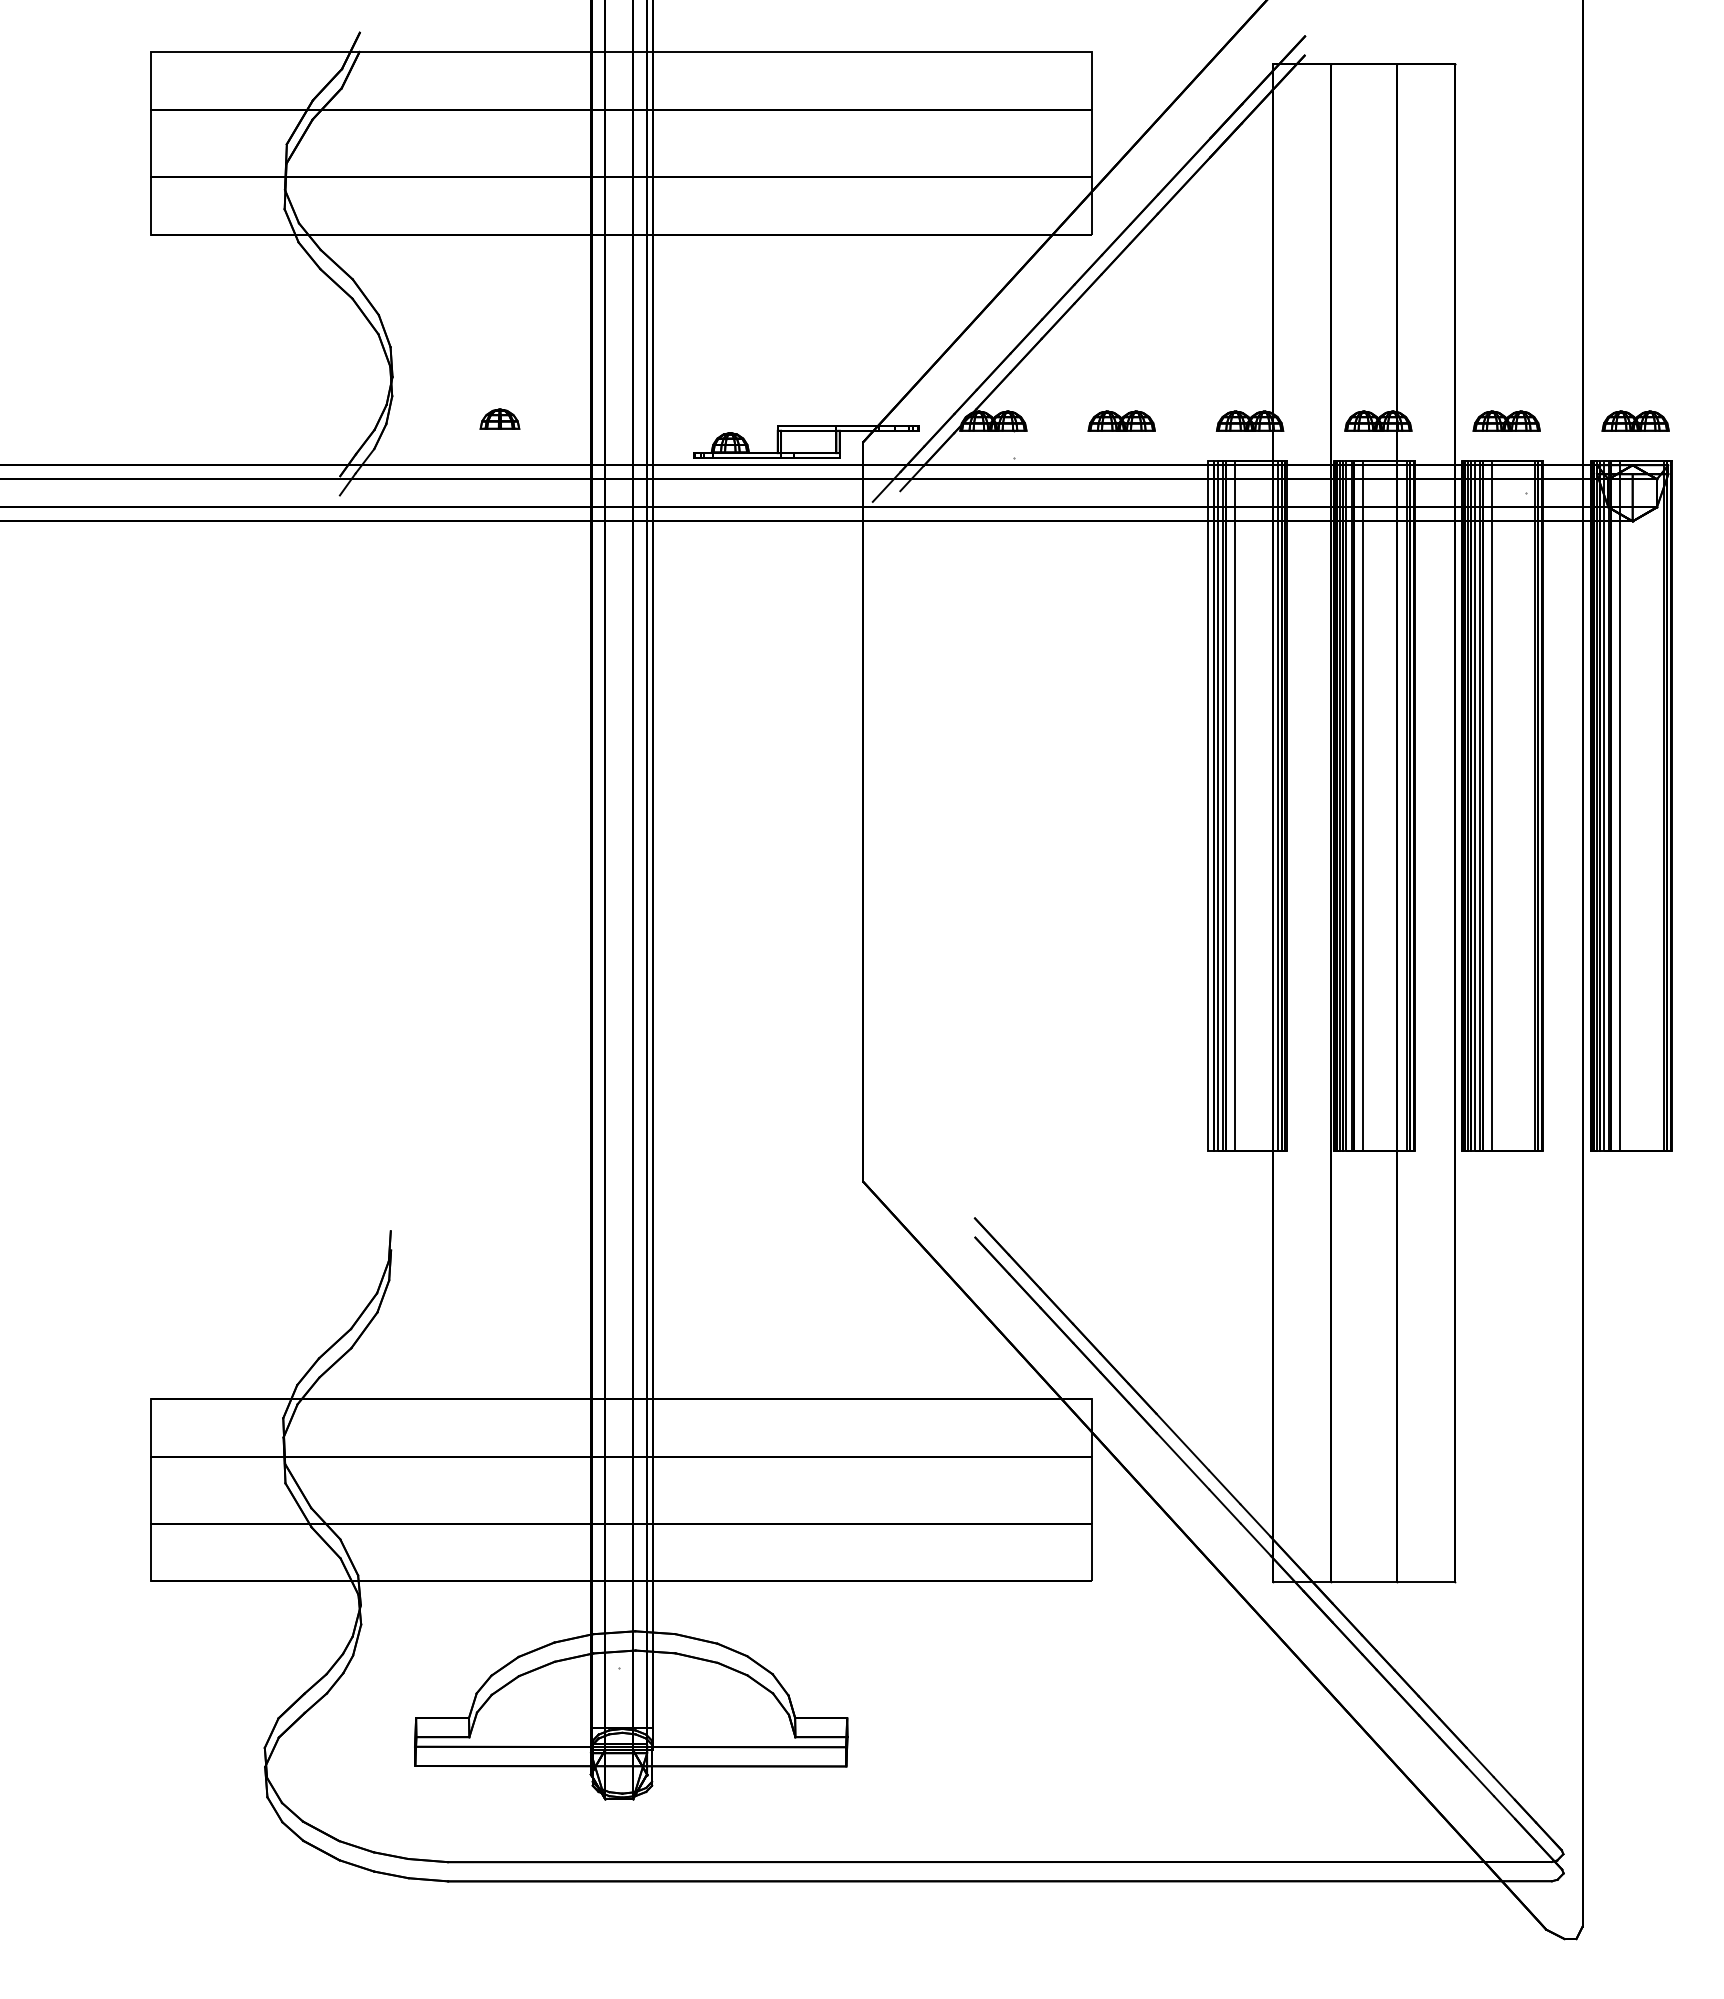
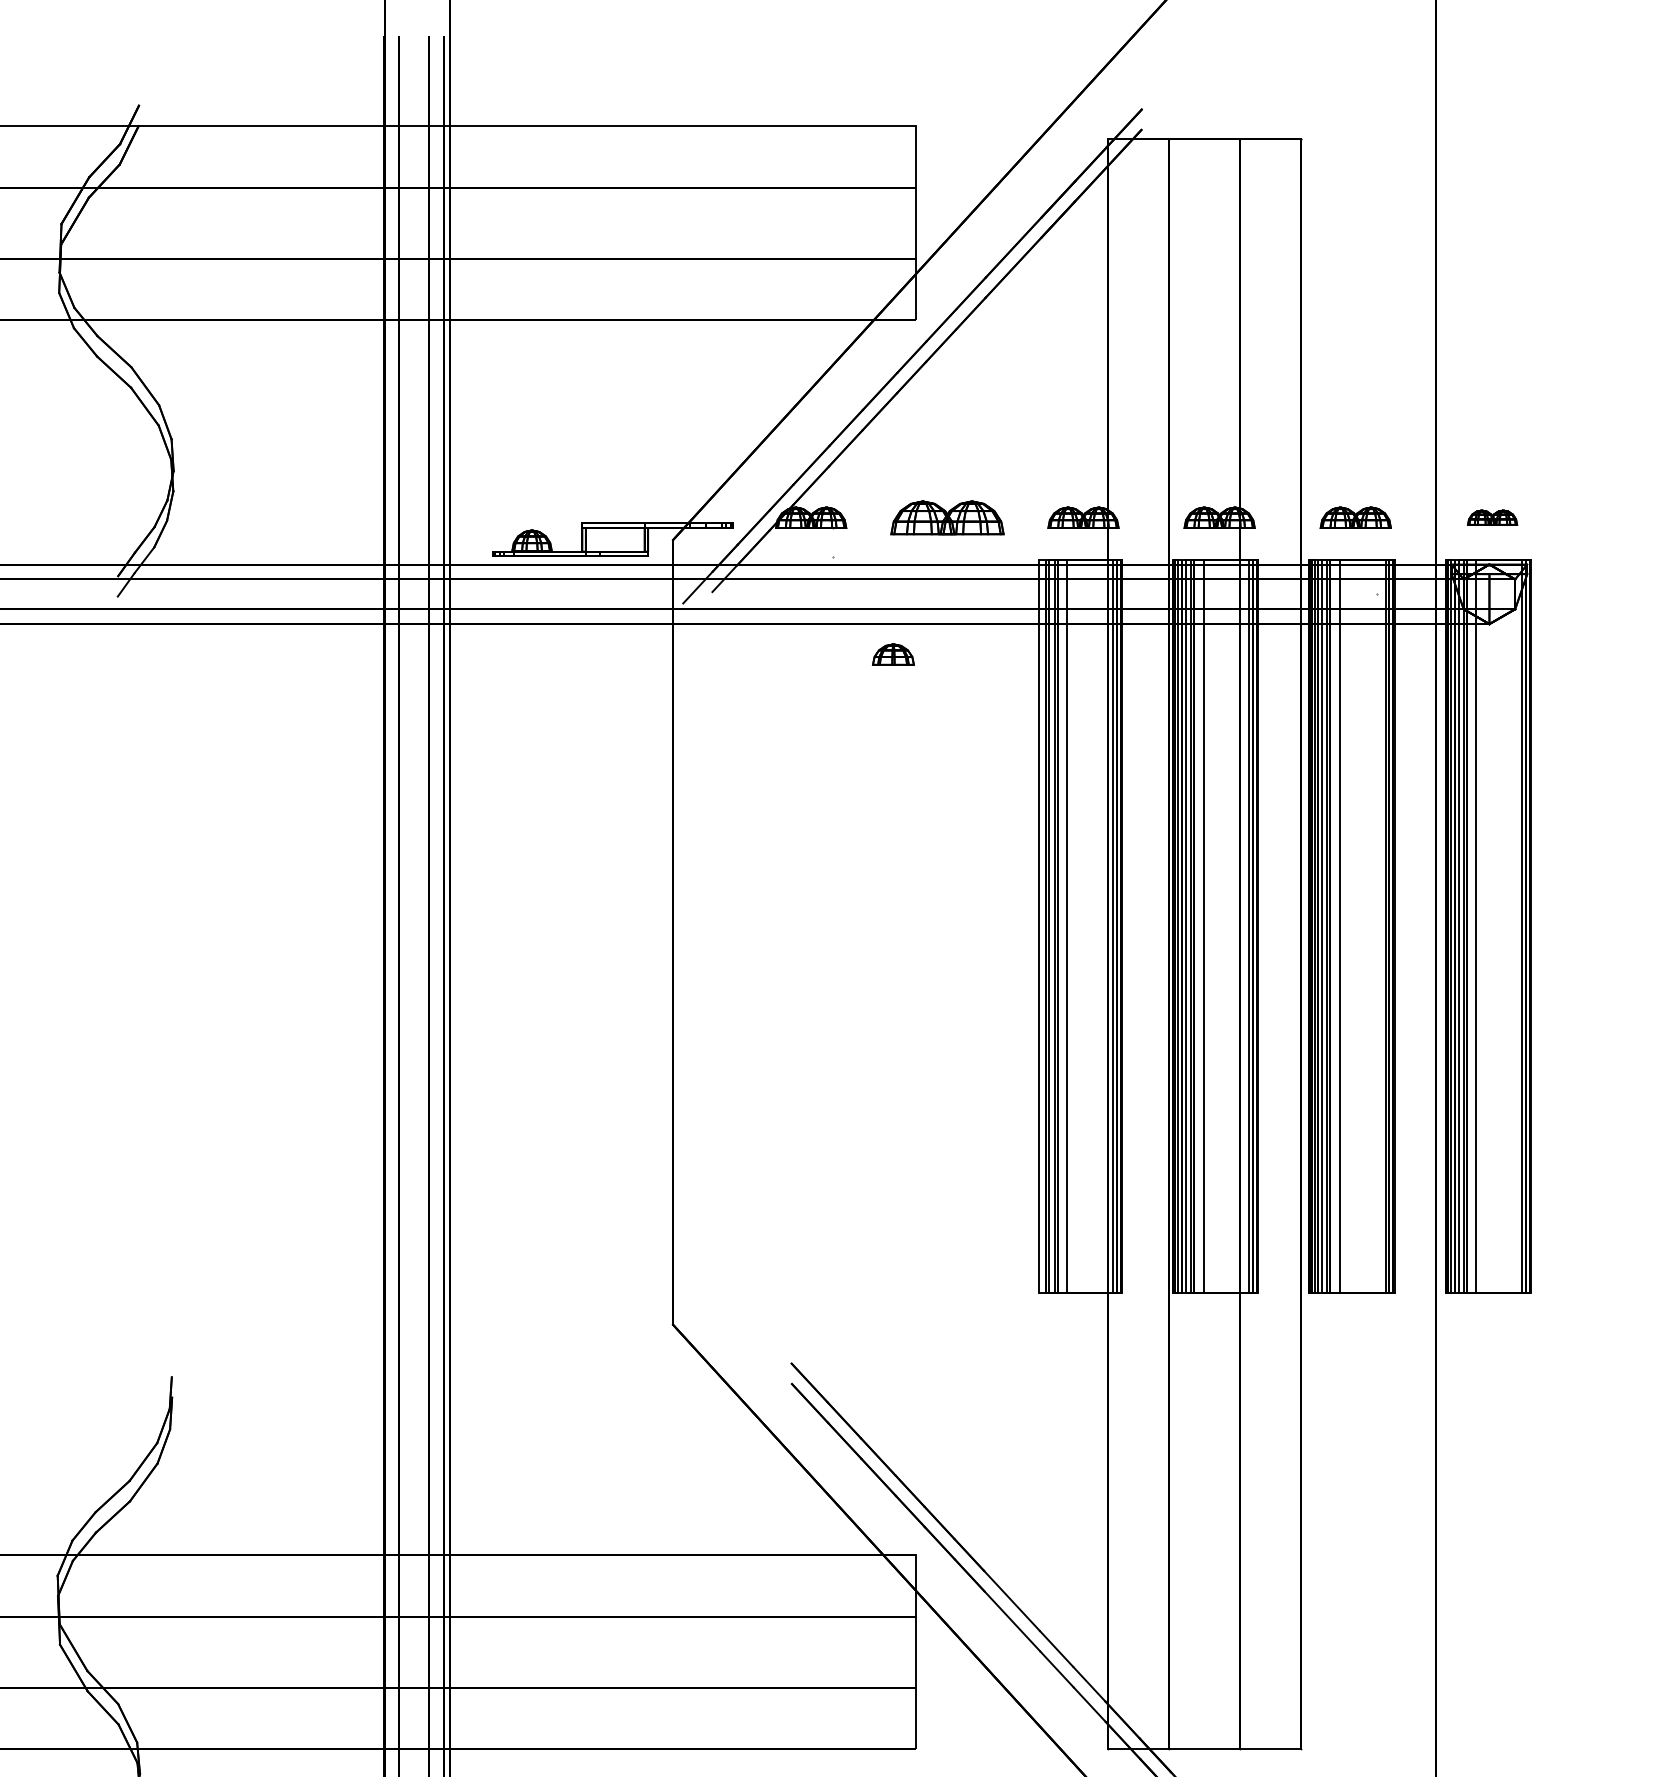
part: (499, 418) -> (892, 653), moved
part: (1121, 420) -> (947, 517), size x1.6
part: (1635, 420) -> (1492, 517), size x0.7

